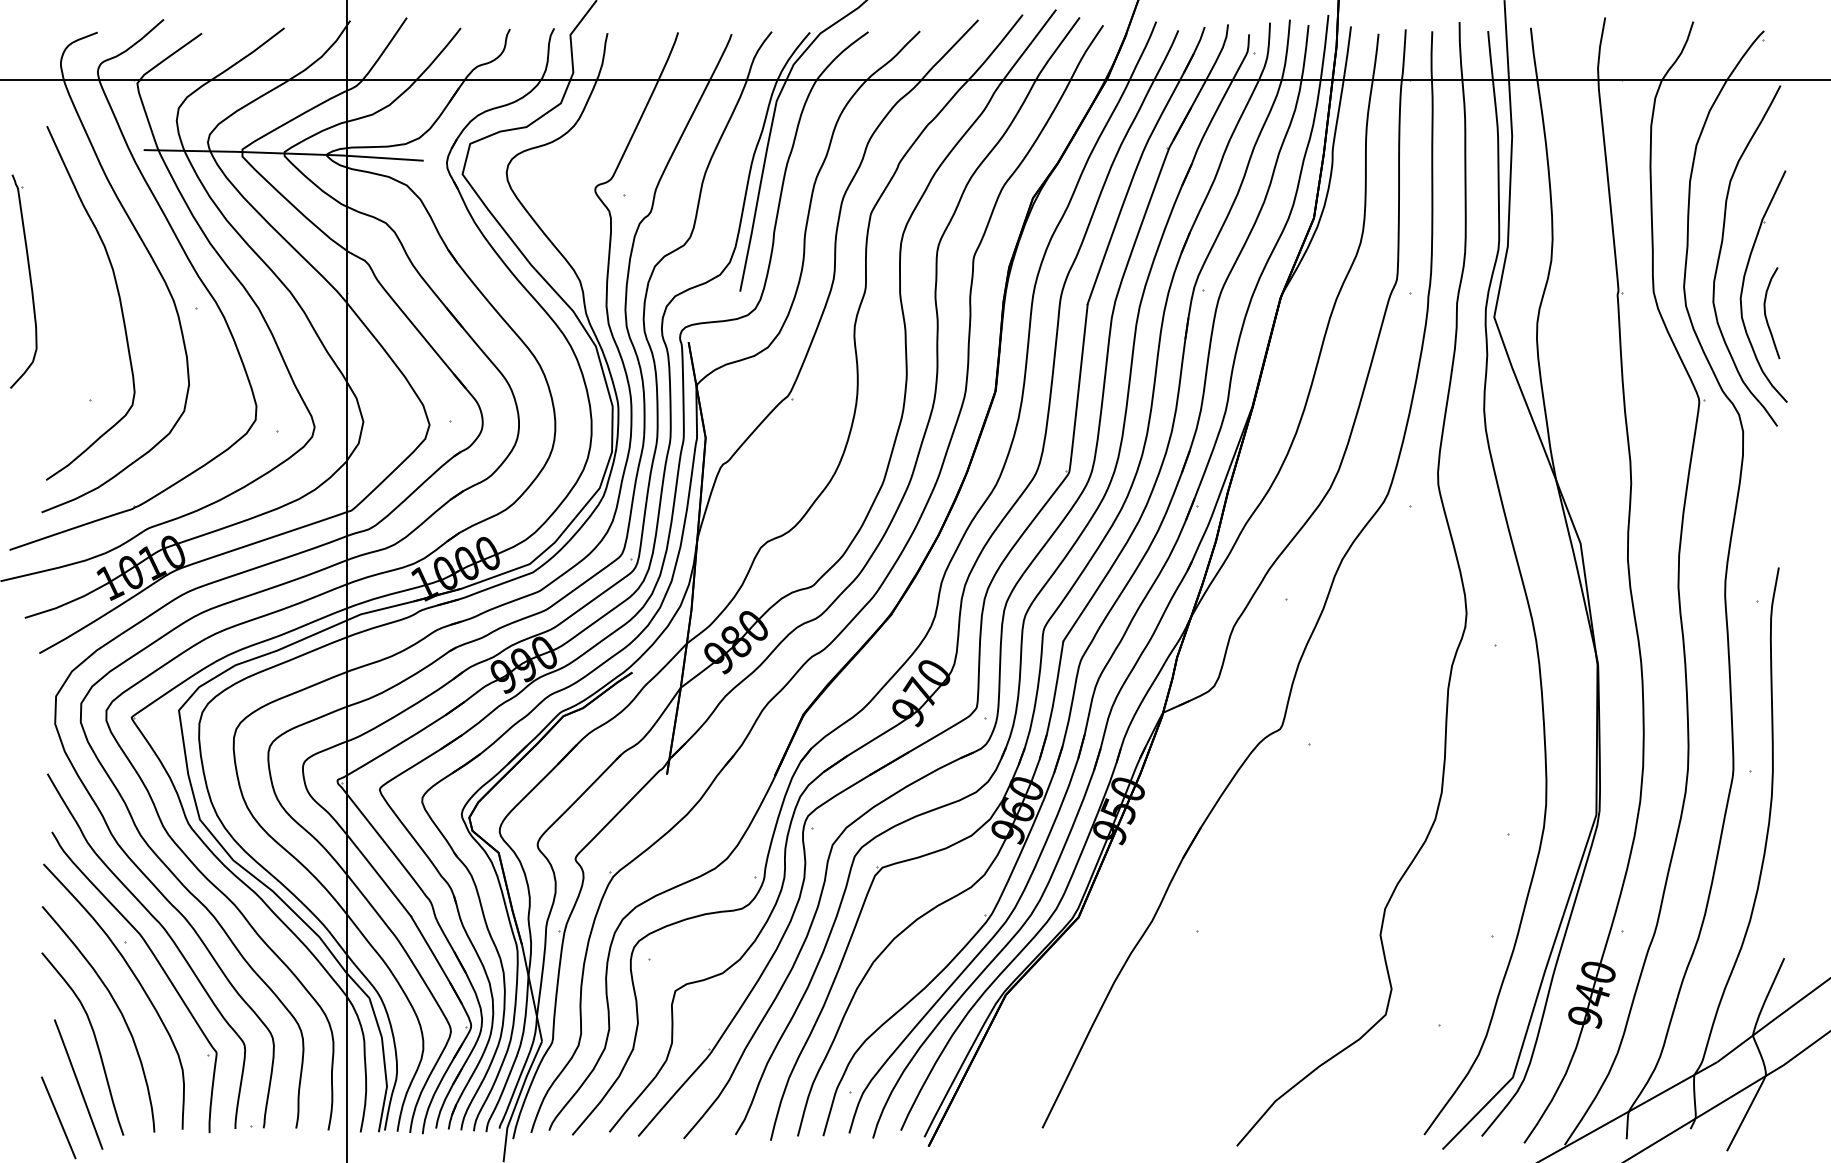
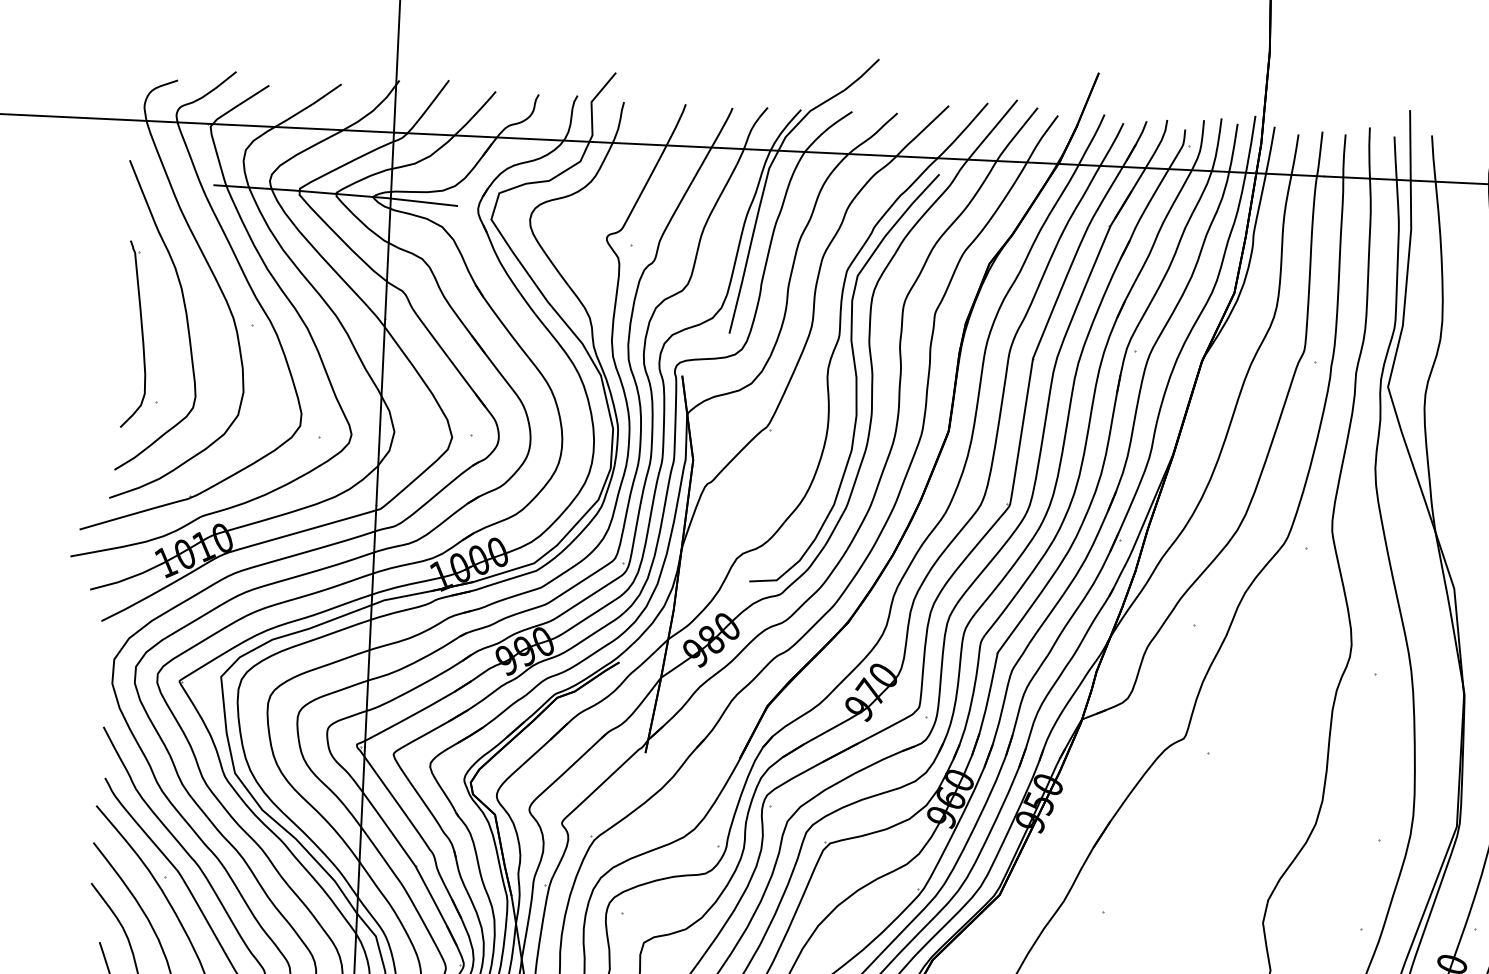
part: (29, 279) -> (141, 332), moved
curve: (886, 336) -> (855, 378), added

